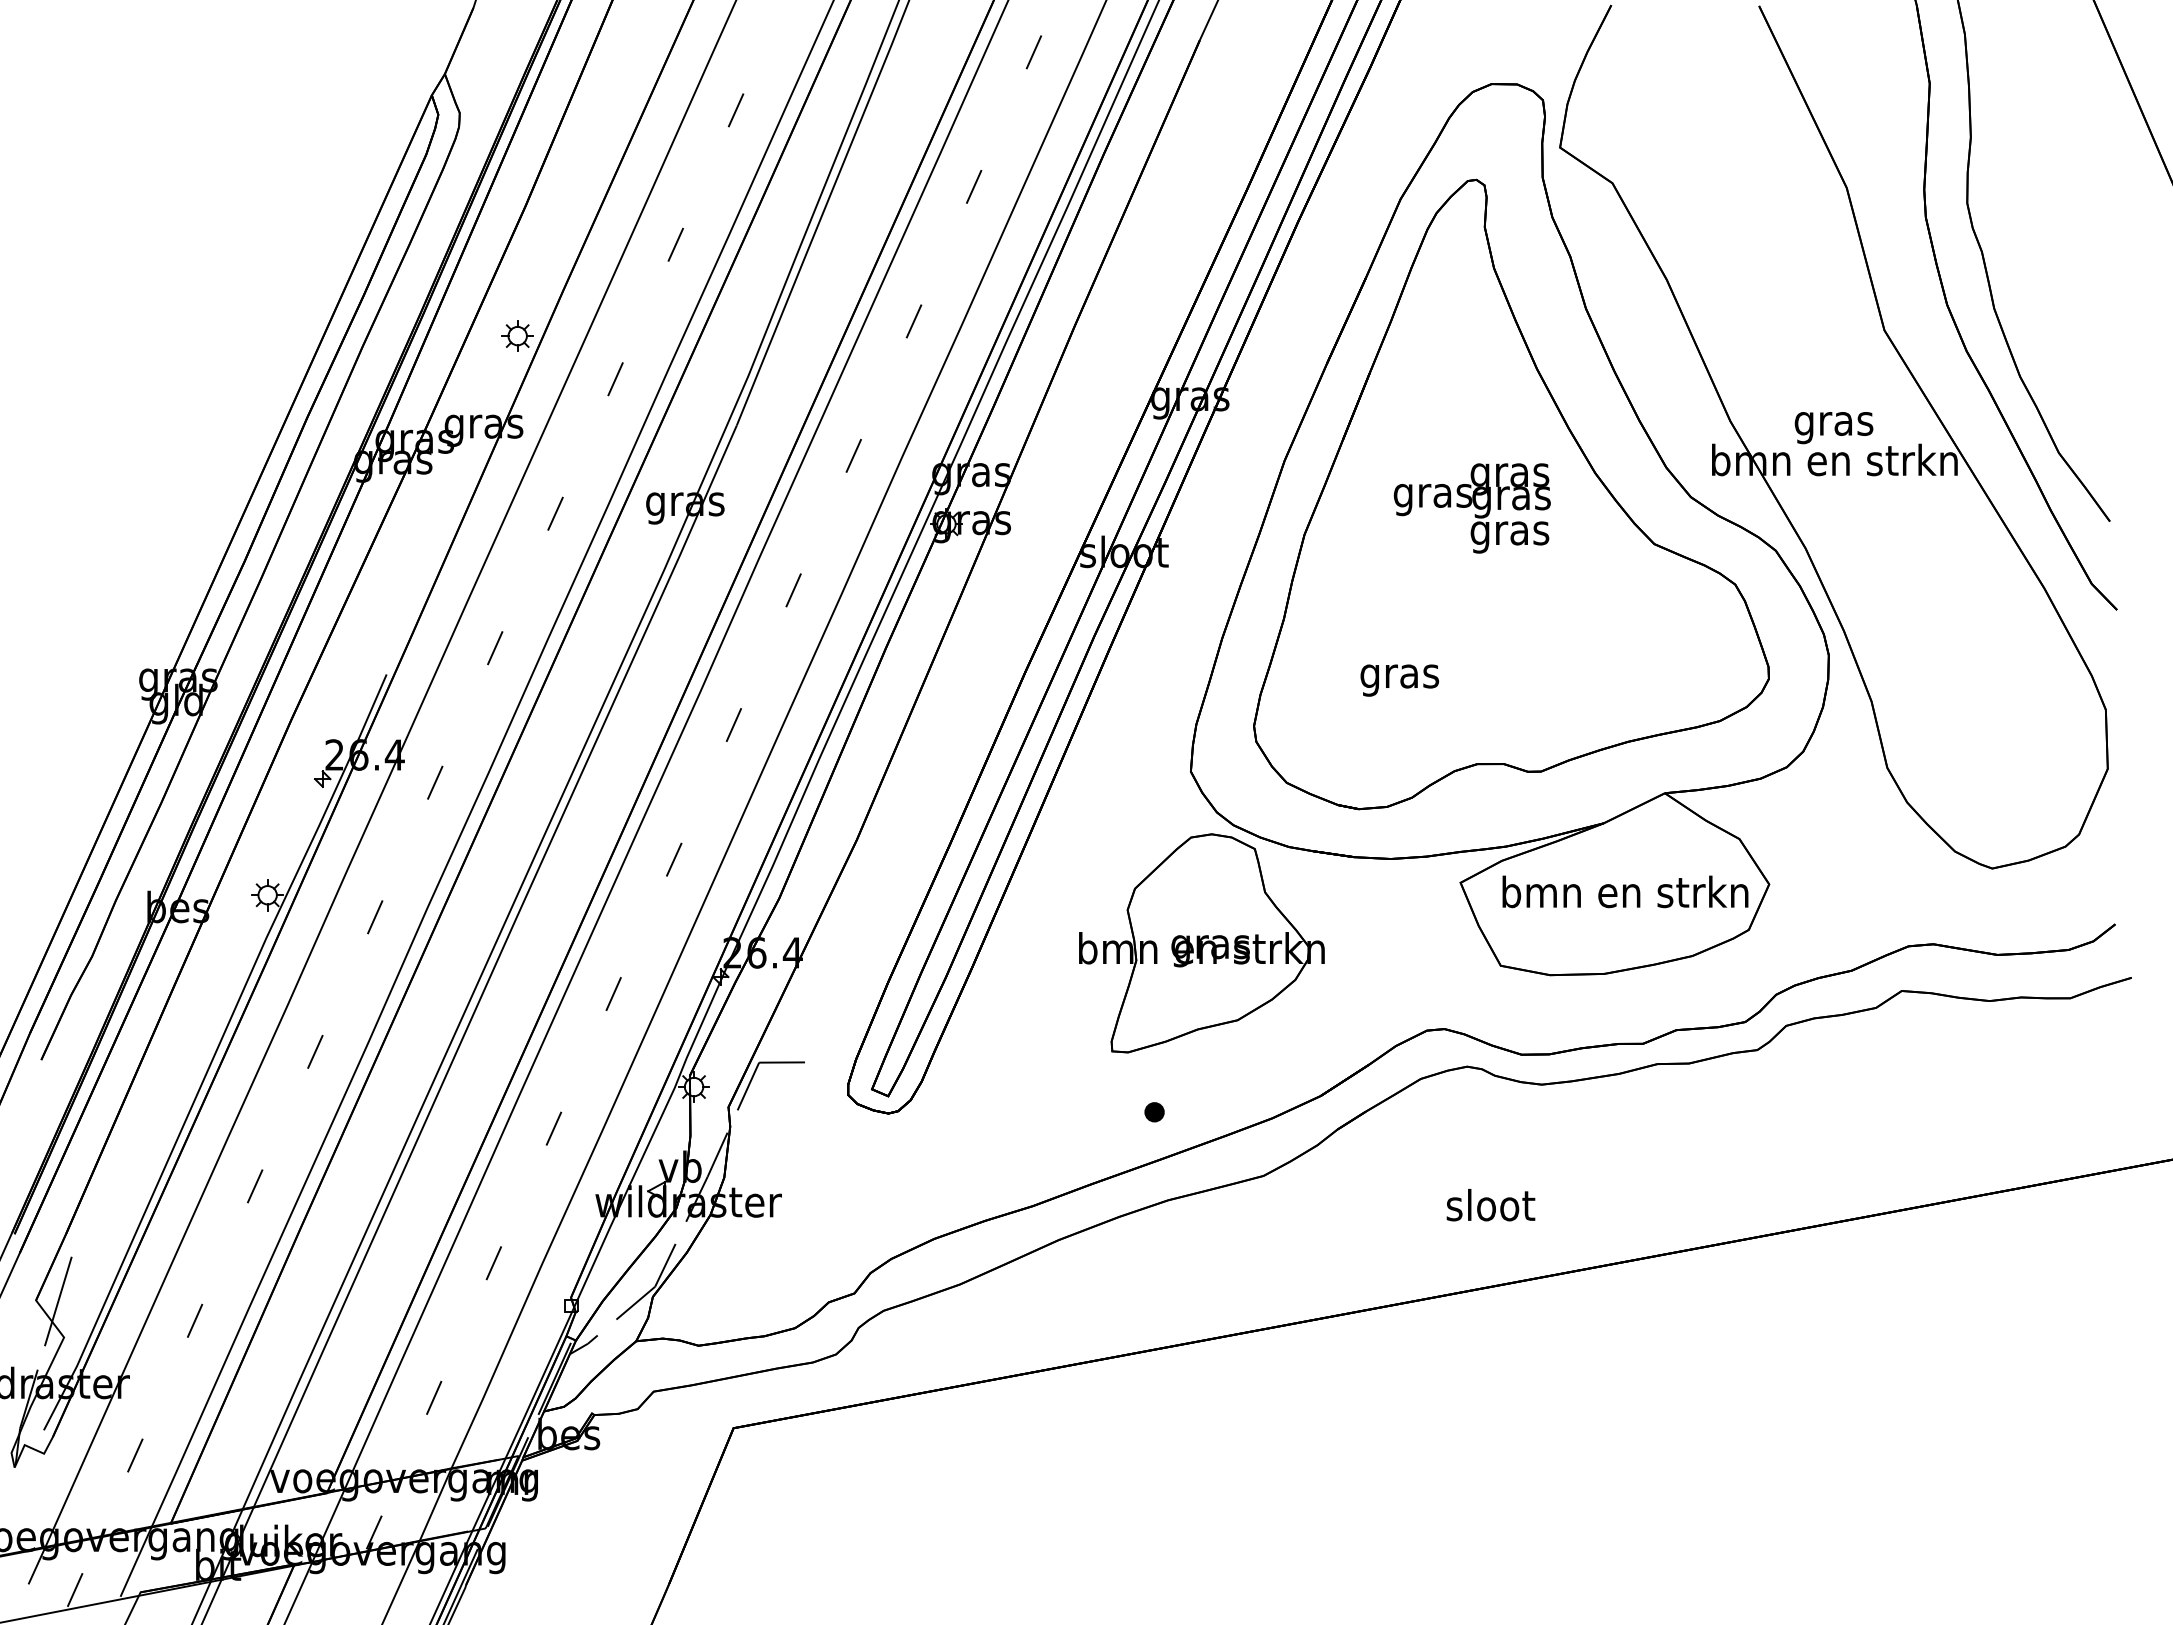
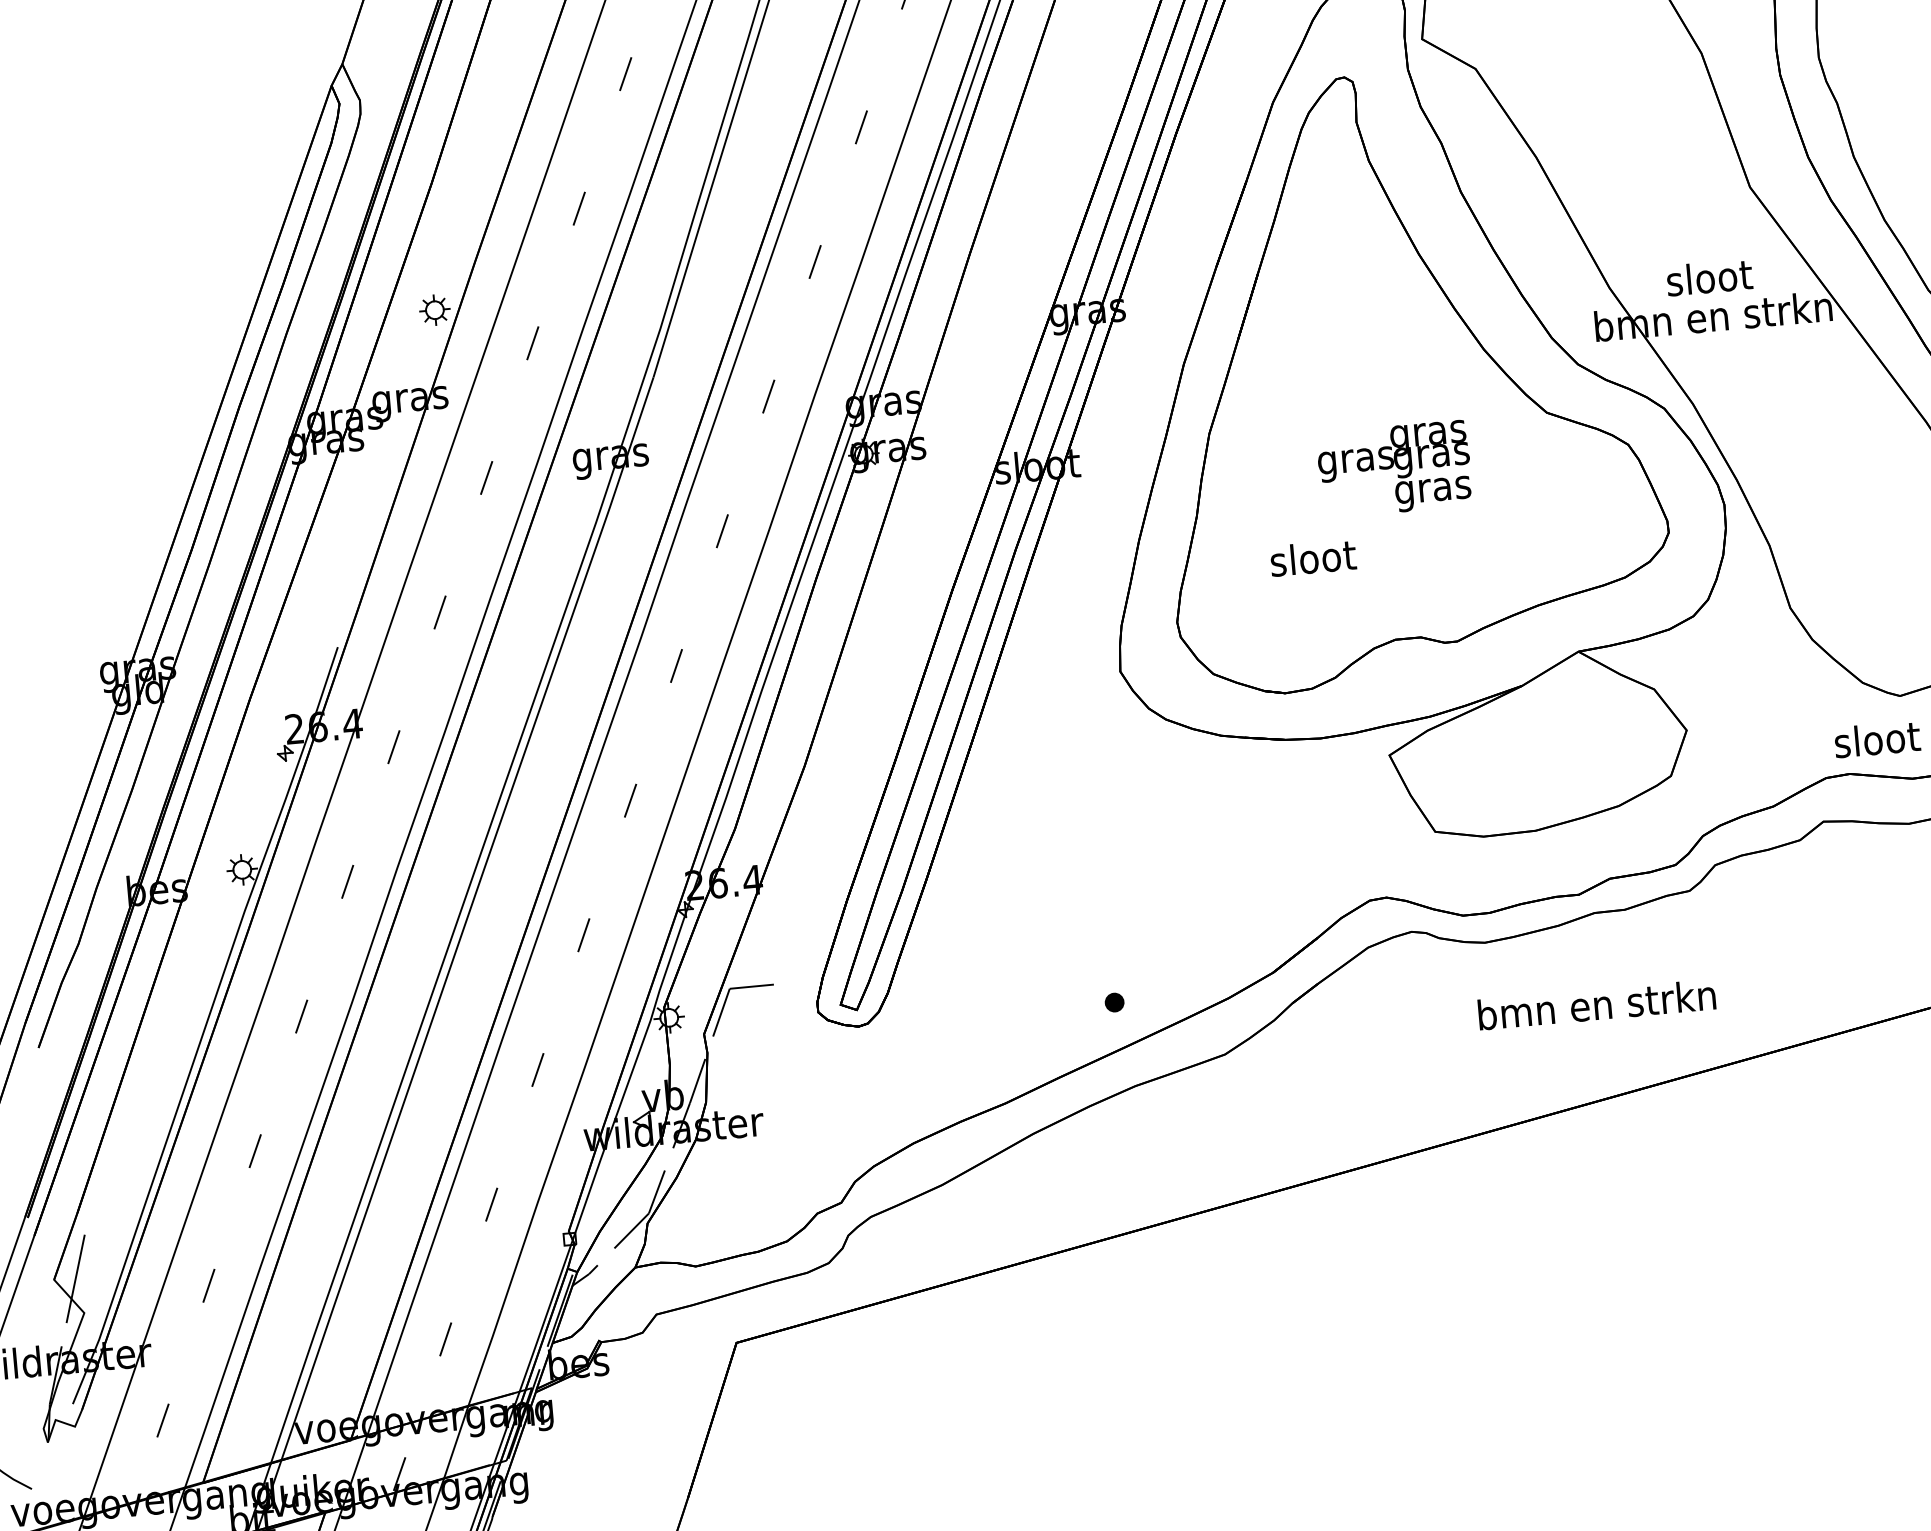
text: (1834, 423) -> (1709, 281), gras -> sloot
text: (1471, 508) -> (1393, 469), moved
text: (1400, 676) -> (1313, 562), gras -> sloot
text: (1625, 891) -> (1596, 1004), moved
part: (1201, 943) -> (1145, 836), removed
text: (1490, 1205) -> (1877, 739), moved

